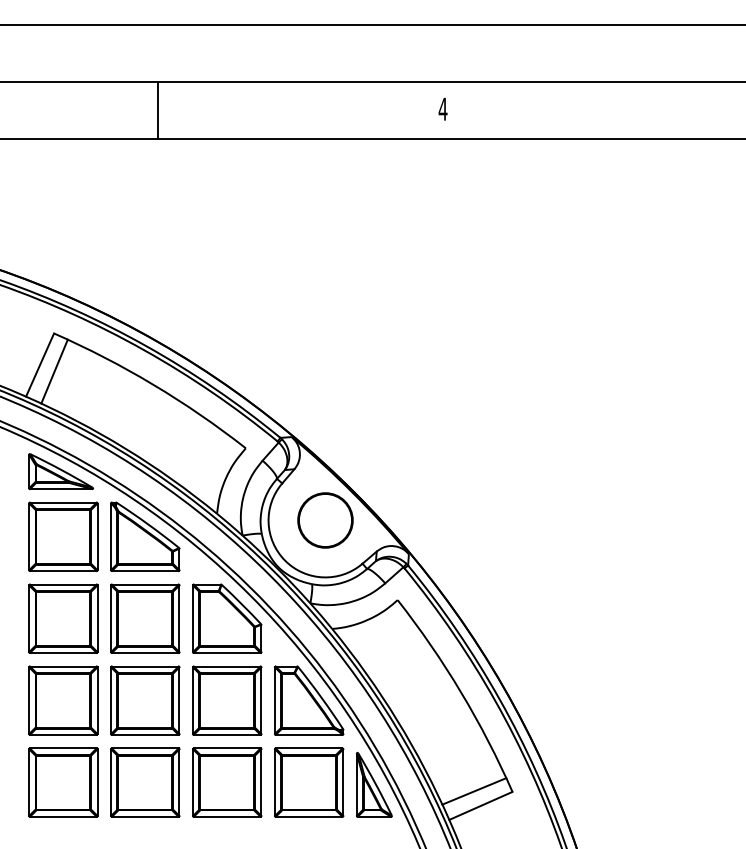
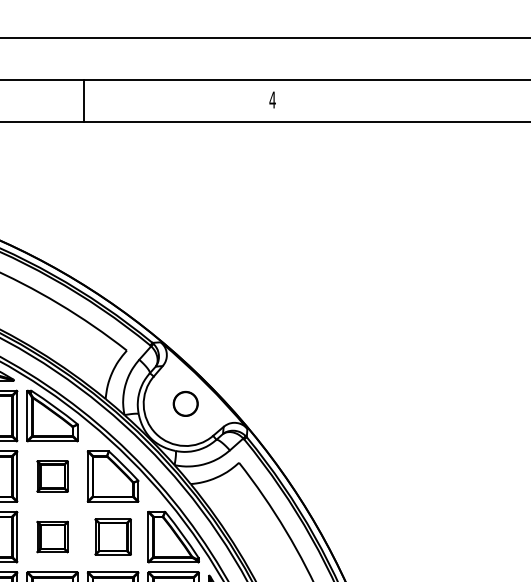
line: (158, 110) -> (83, 100), moved
circle: (325, 520) -> (185, 403), size x0.6
part: (145, 618) -> (52, 476), size x0.6
part: (145, 700) -> (52, 536), size x0.6
part: (227, 700) -> (113, 536), size x0.7

